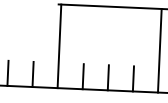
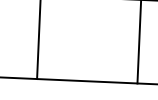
line: (32, 74) -> (11, 65), removed
line: (82, 76) -> (61, 67), removed
line: (107, 77) -> (86, 68), removed
line: (133, 78) -> (112, 69), removed

